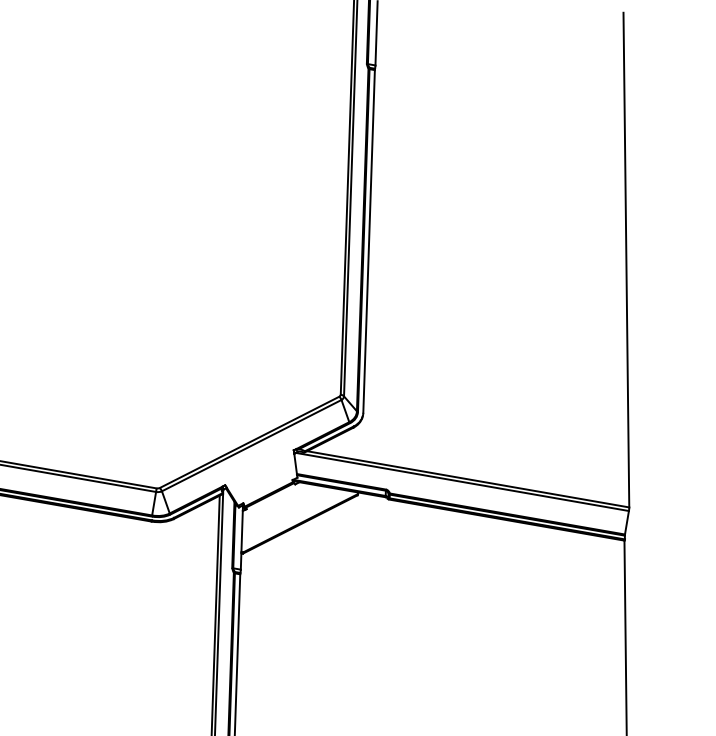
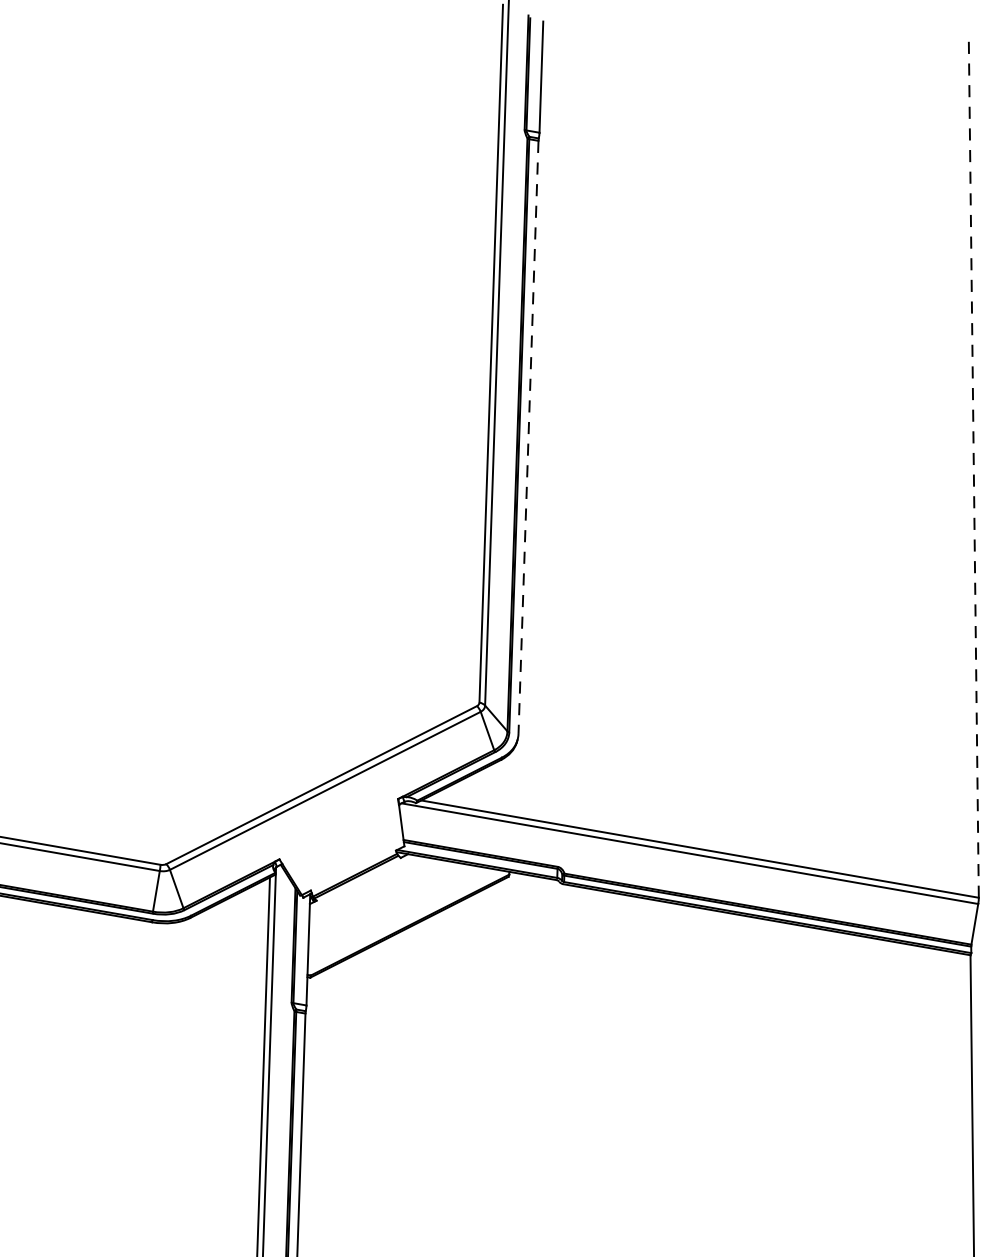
line: (369, 241) -> (529, 437), solid -> dashed
line: (626, 259) -> (974, 468), solid -> dashed

